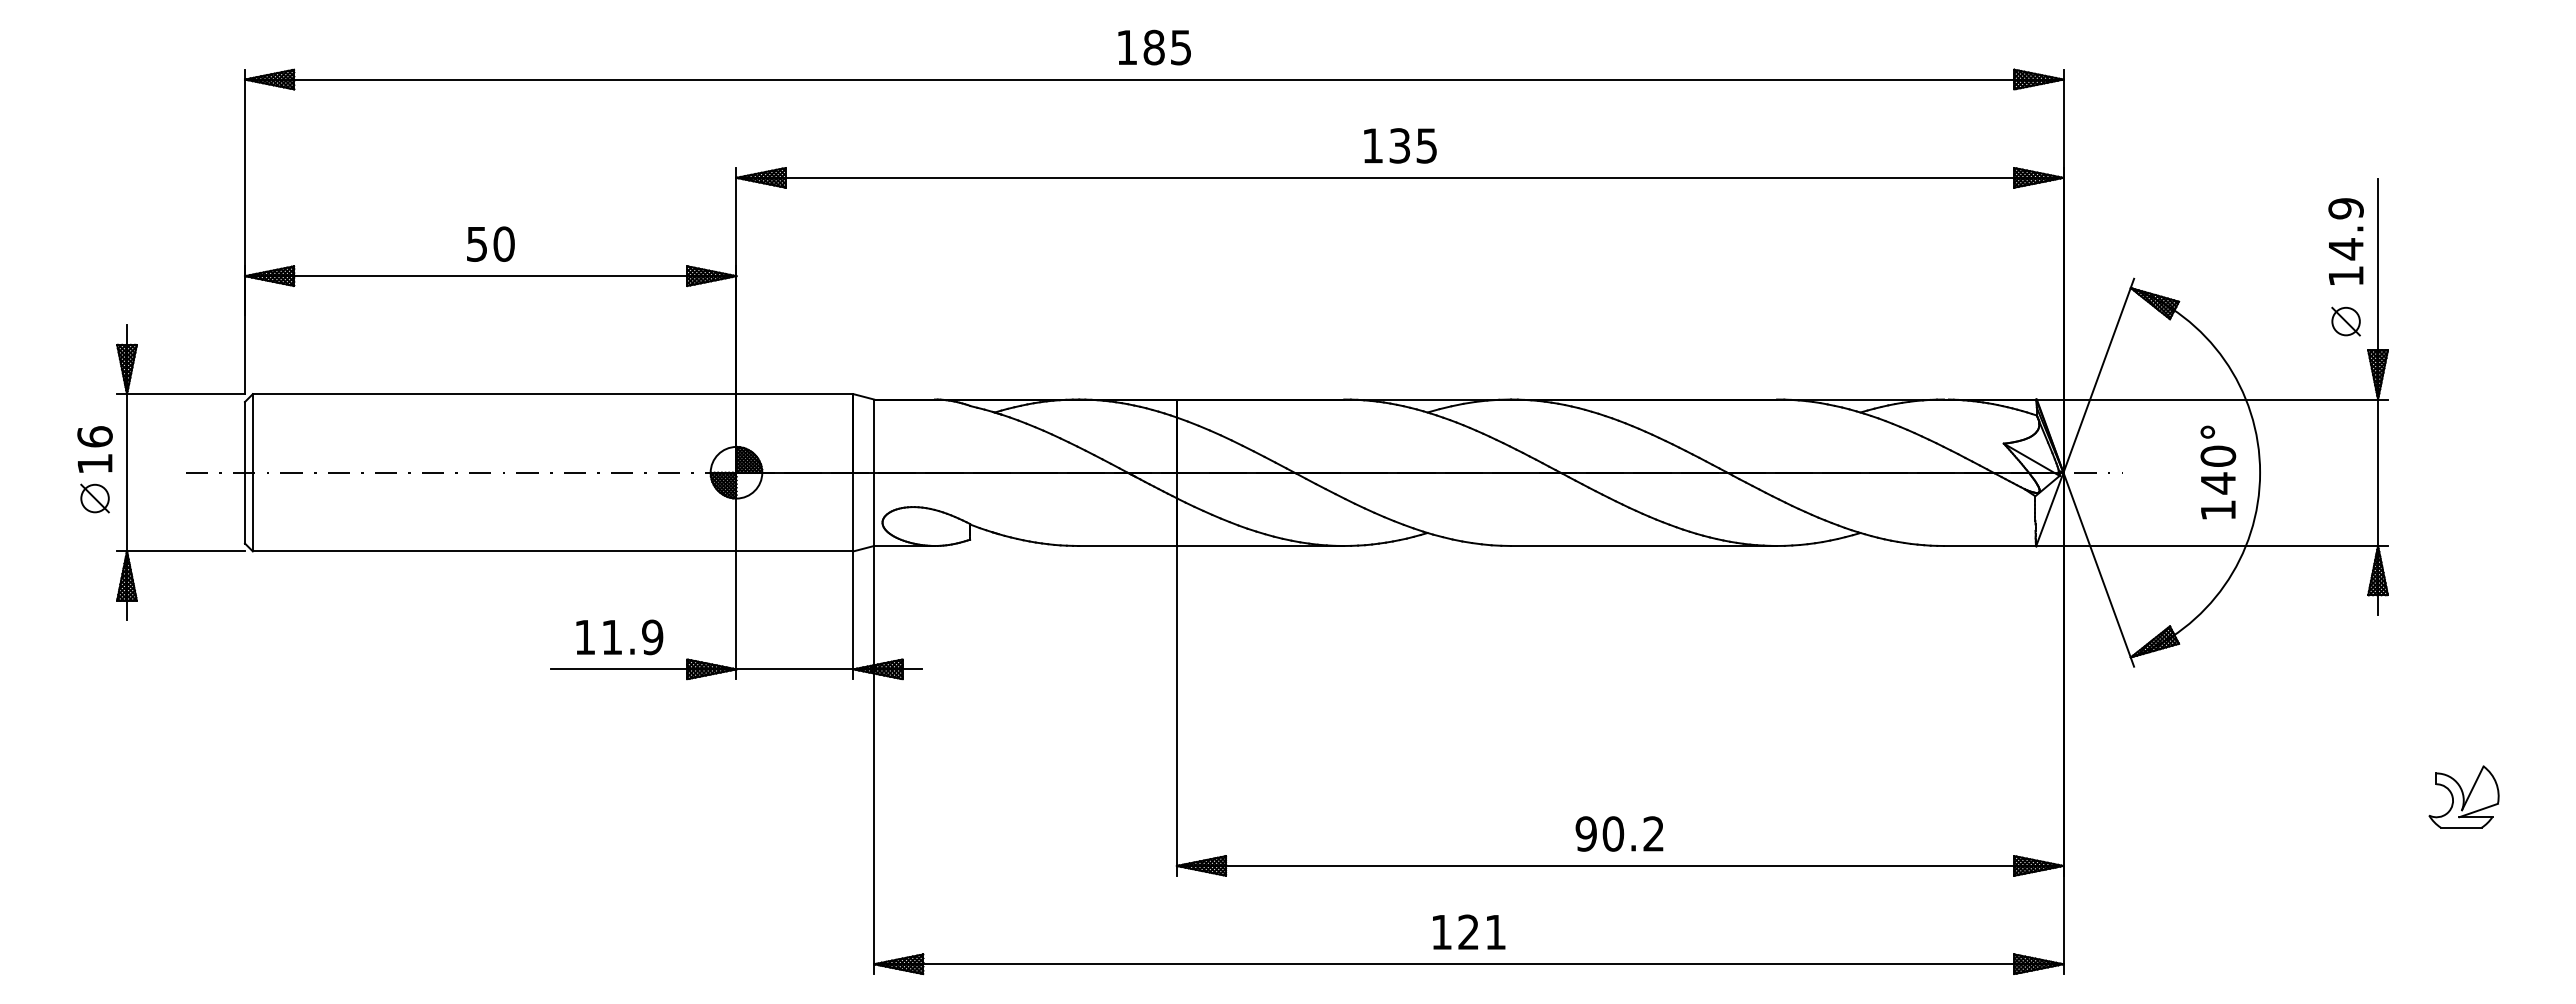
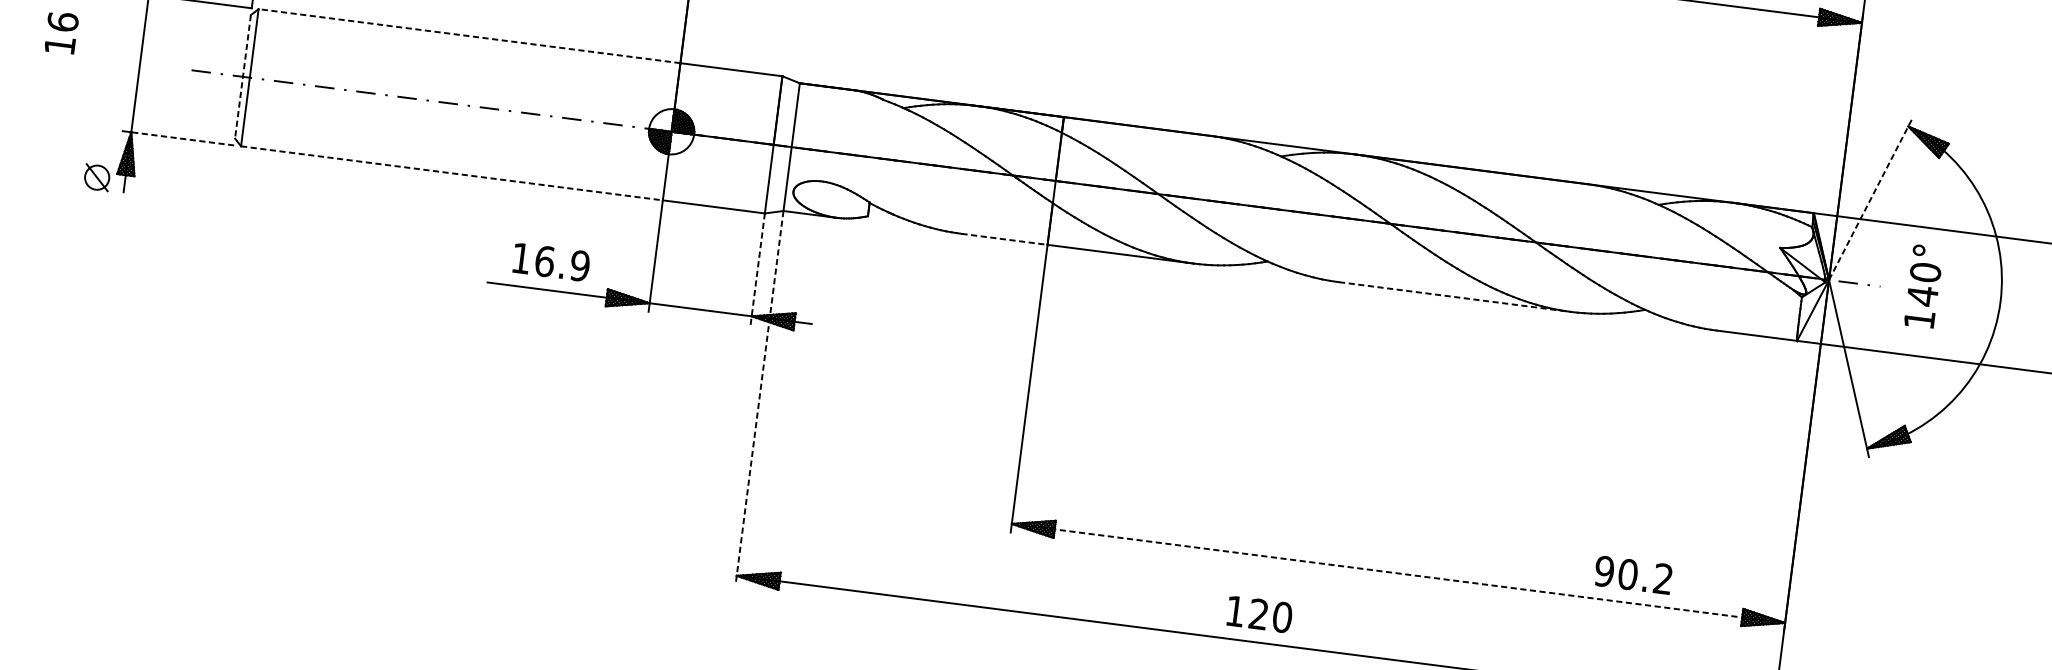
line: (2098, 375) -> (1870, 199), solid -> dashed
line: (494, 394) -> (469, 36), solid -> dashed
text: (94, 449) -> (61, 32), moved
line: (244, 472) -> (242, 76), solid -> dashed
text: (2218, 472) -> (1923, 286), moved
part: (94, 498) -> (96, 177), moved
line: (1128, 546) -> (1005, 239), solid -> dashed
line: (1644, 546) -> (1455, 297), solid -> dashed
line: (186, 551) -> (183, 139), solid -> dashed
line: (494, 551) -> (451, 173), solid -> dashed
line: (853, 615) -> (757, 269), solid -> dashed
text: (612, 637) -> (545, 261), 11.9 -> 16.9
line: (874, 760) -> (759, 398), solid -> dashed
text: (1619, 833) -> (1633, 574), moved
line: (1620, 865) -> (1398, 573), solid -> dashed
text: (1495, 932) -> (1282, 617), 121 -> 120

